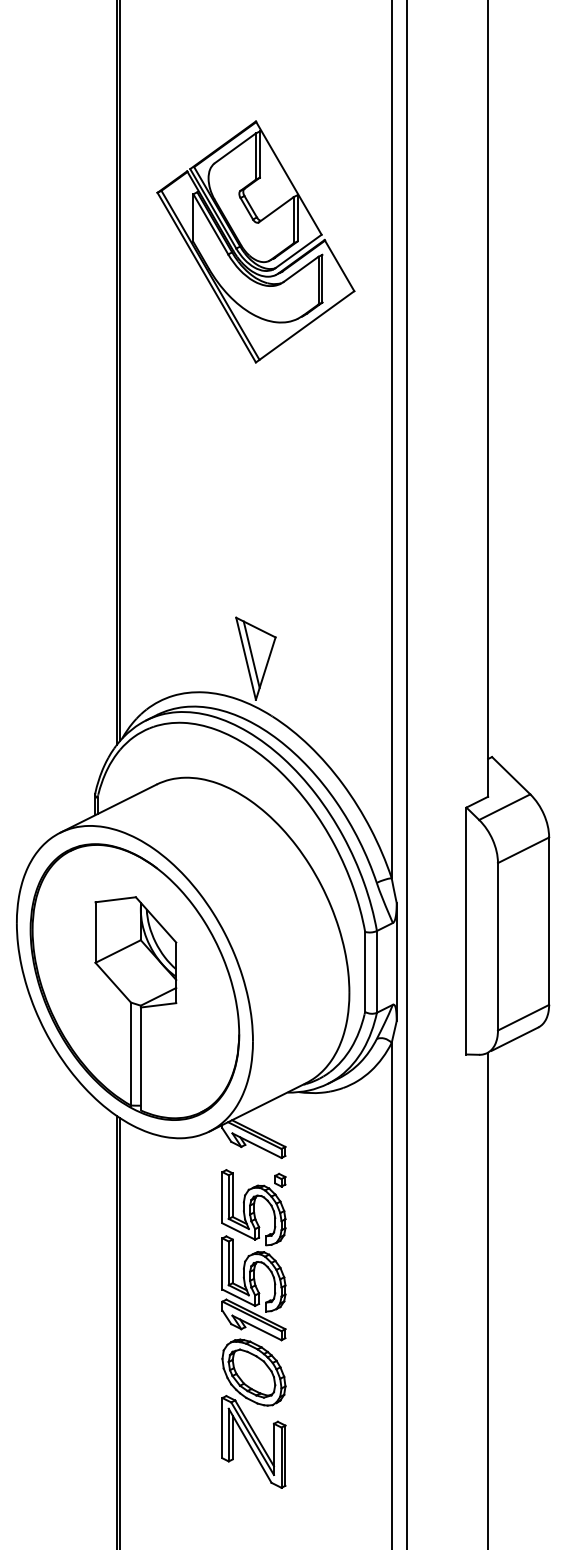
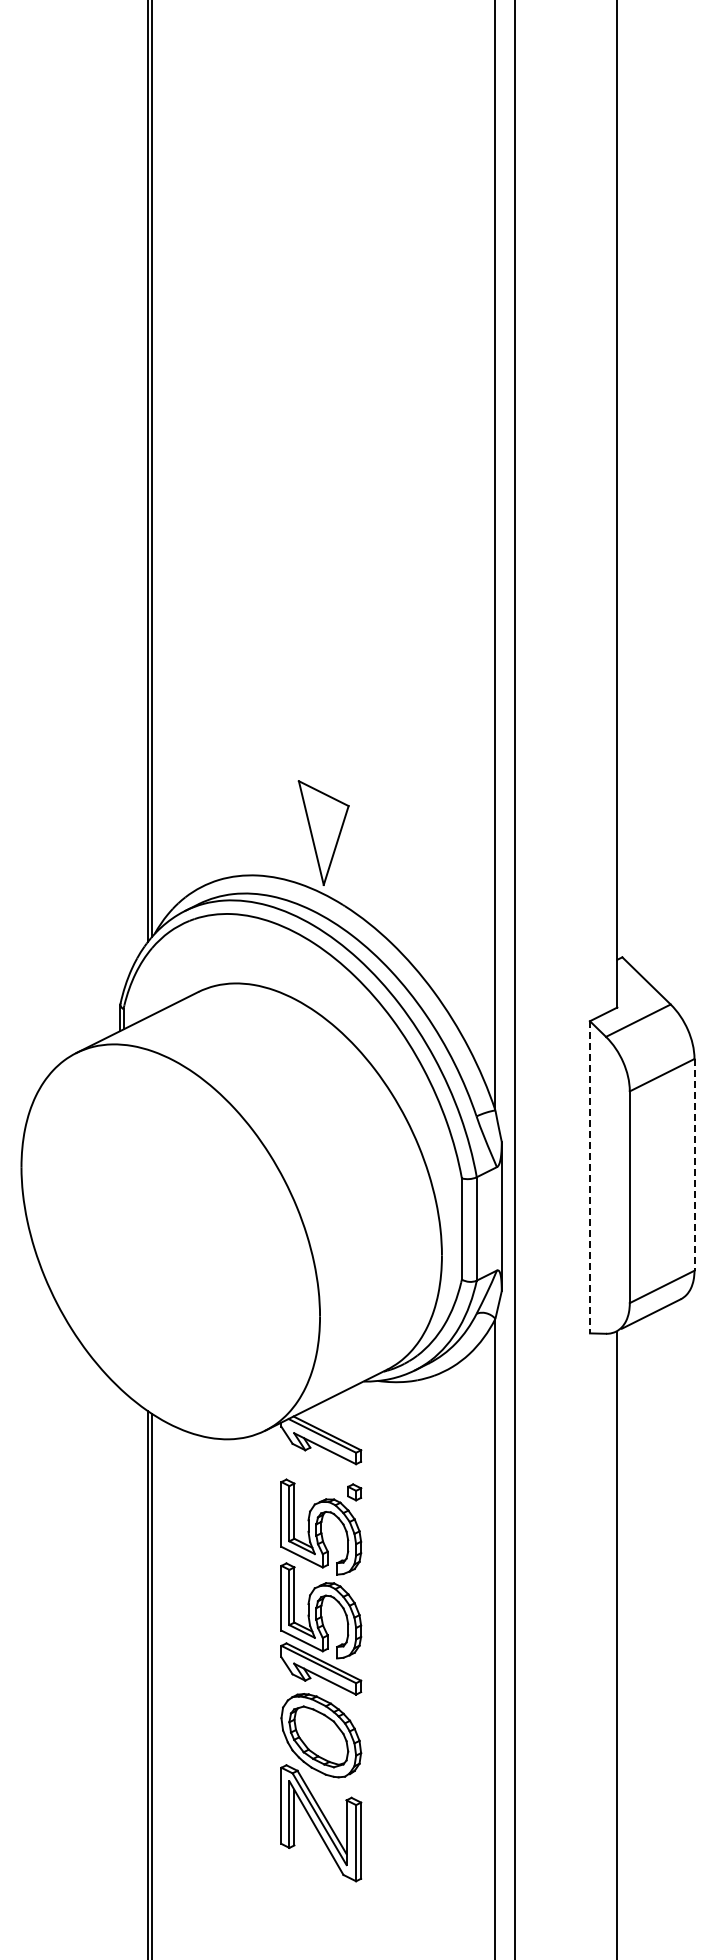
part: (255, 241) -> (323, 305), removed
line: (251, 654) -> (318, 827), removed
line: (549, 920) -> (694, 1164), solid -> dashed
line: (466, 931) -> (589, 1177), solid -> dashed
part: (134, 981) -> (170, 1241), removed

